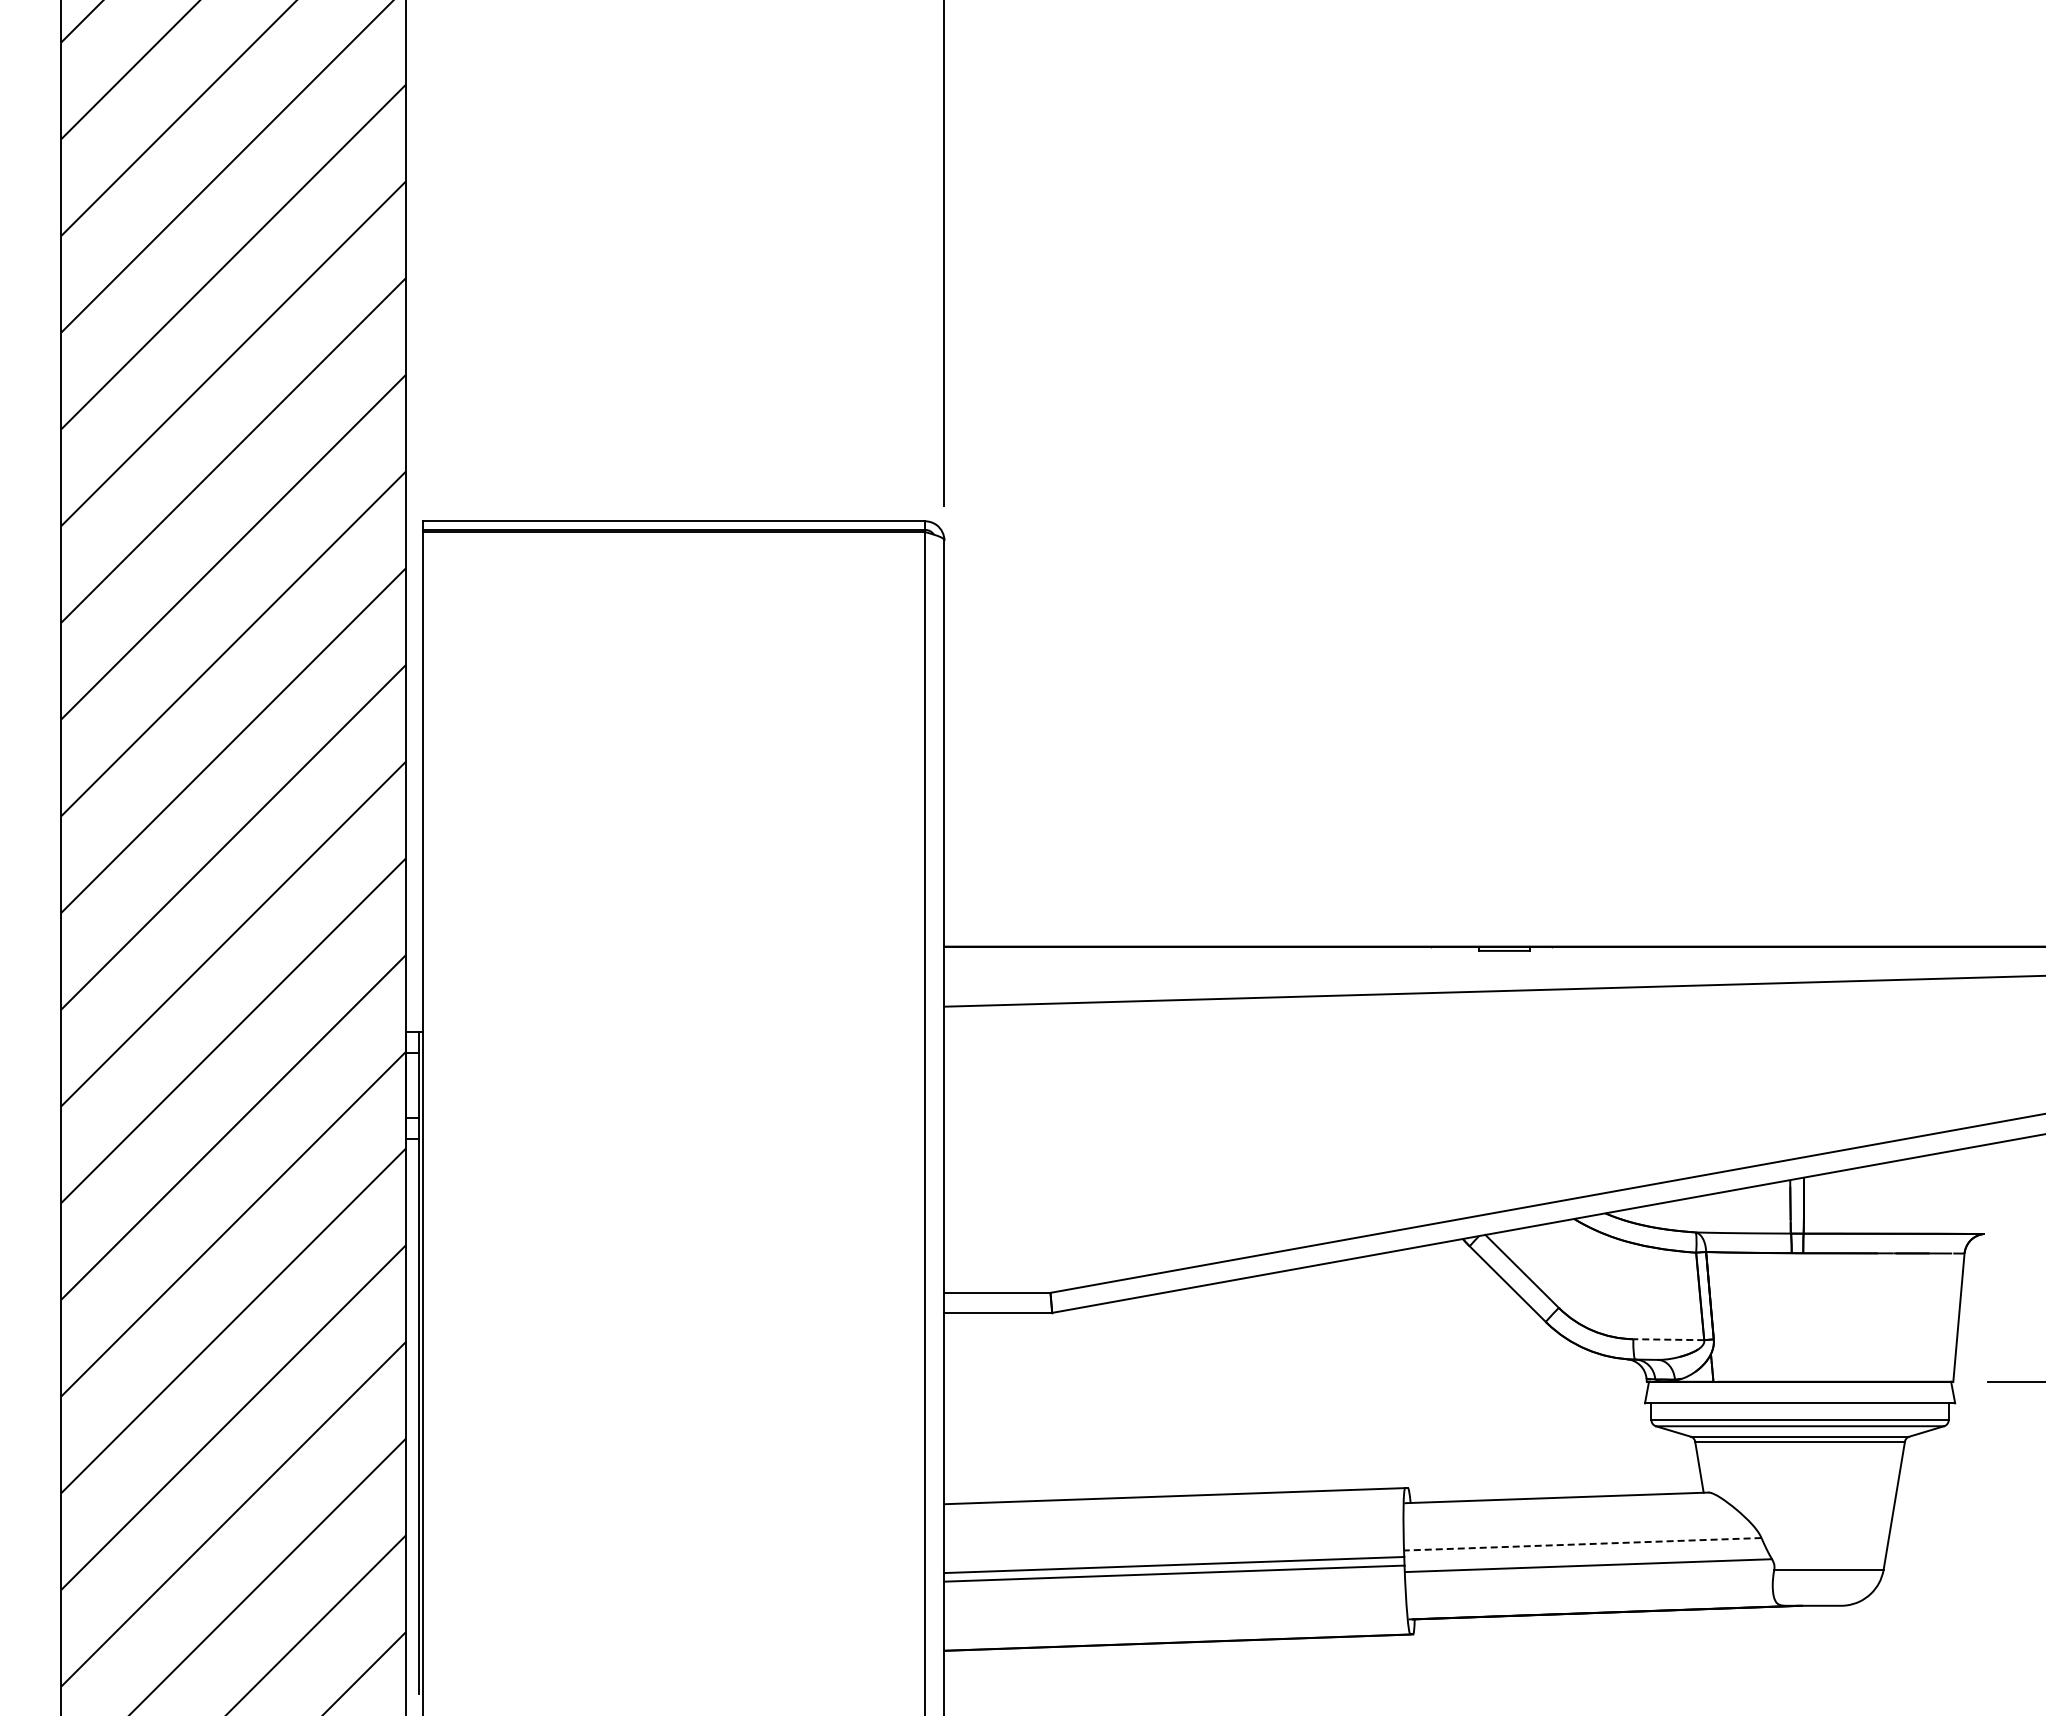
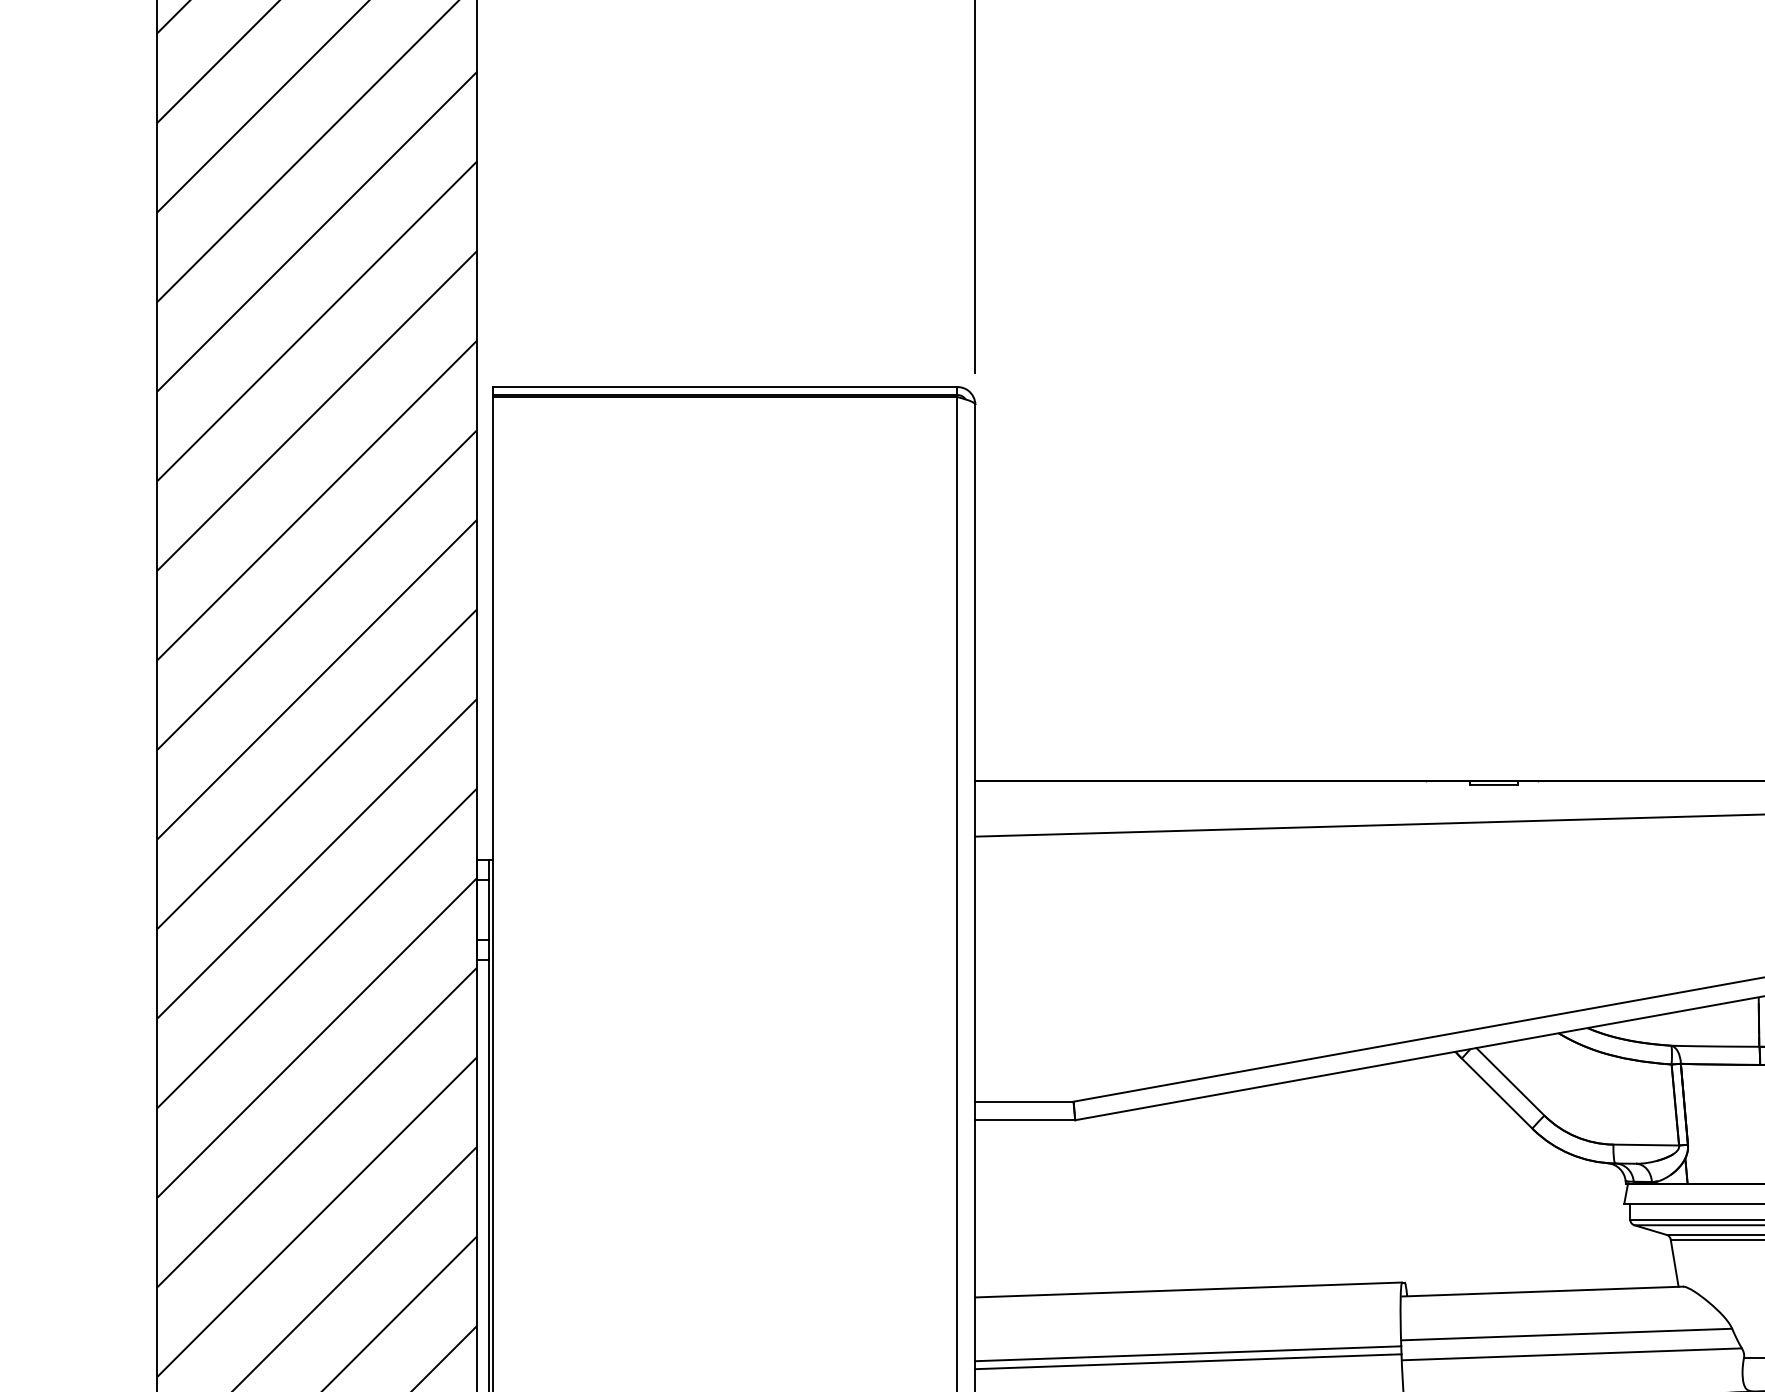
line: (1668, 1339) -> (1646, 1144), dashed -> solid
line: (1583, 1544) -> (1567, 1334), dashed -> solid

